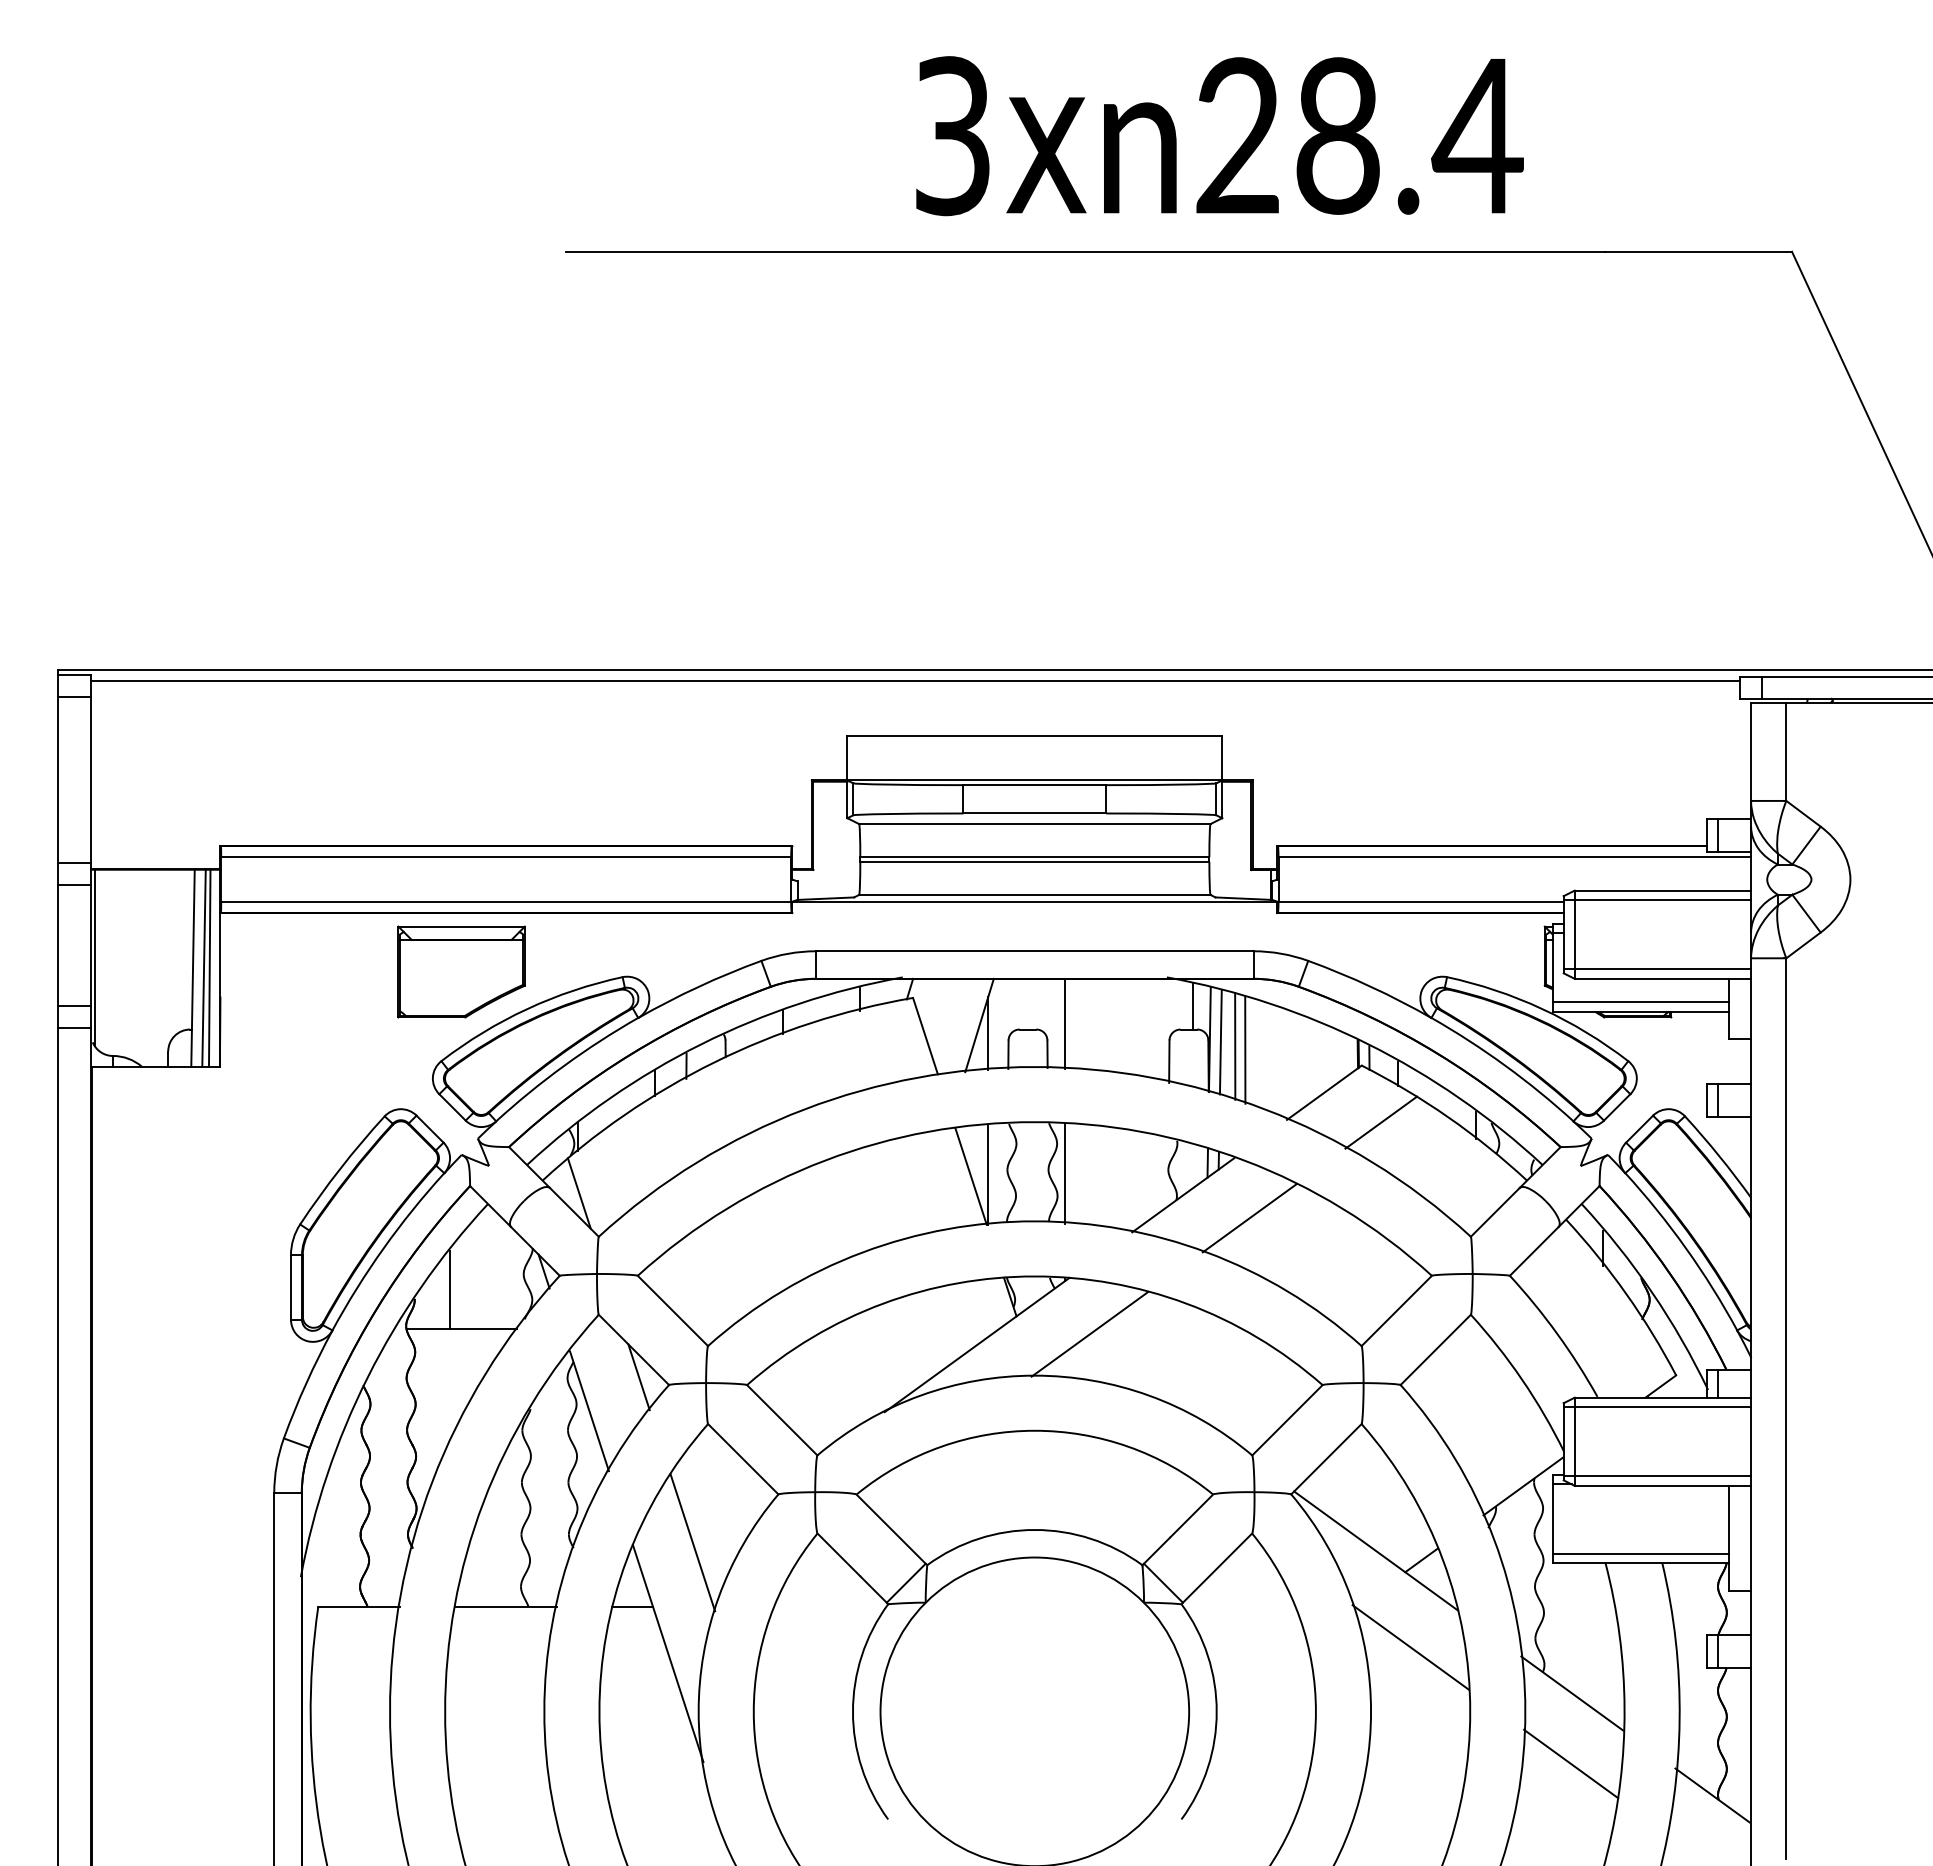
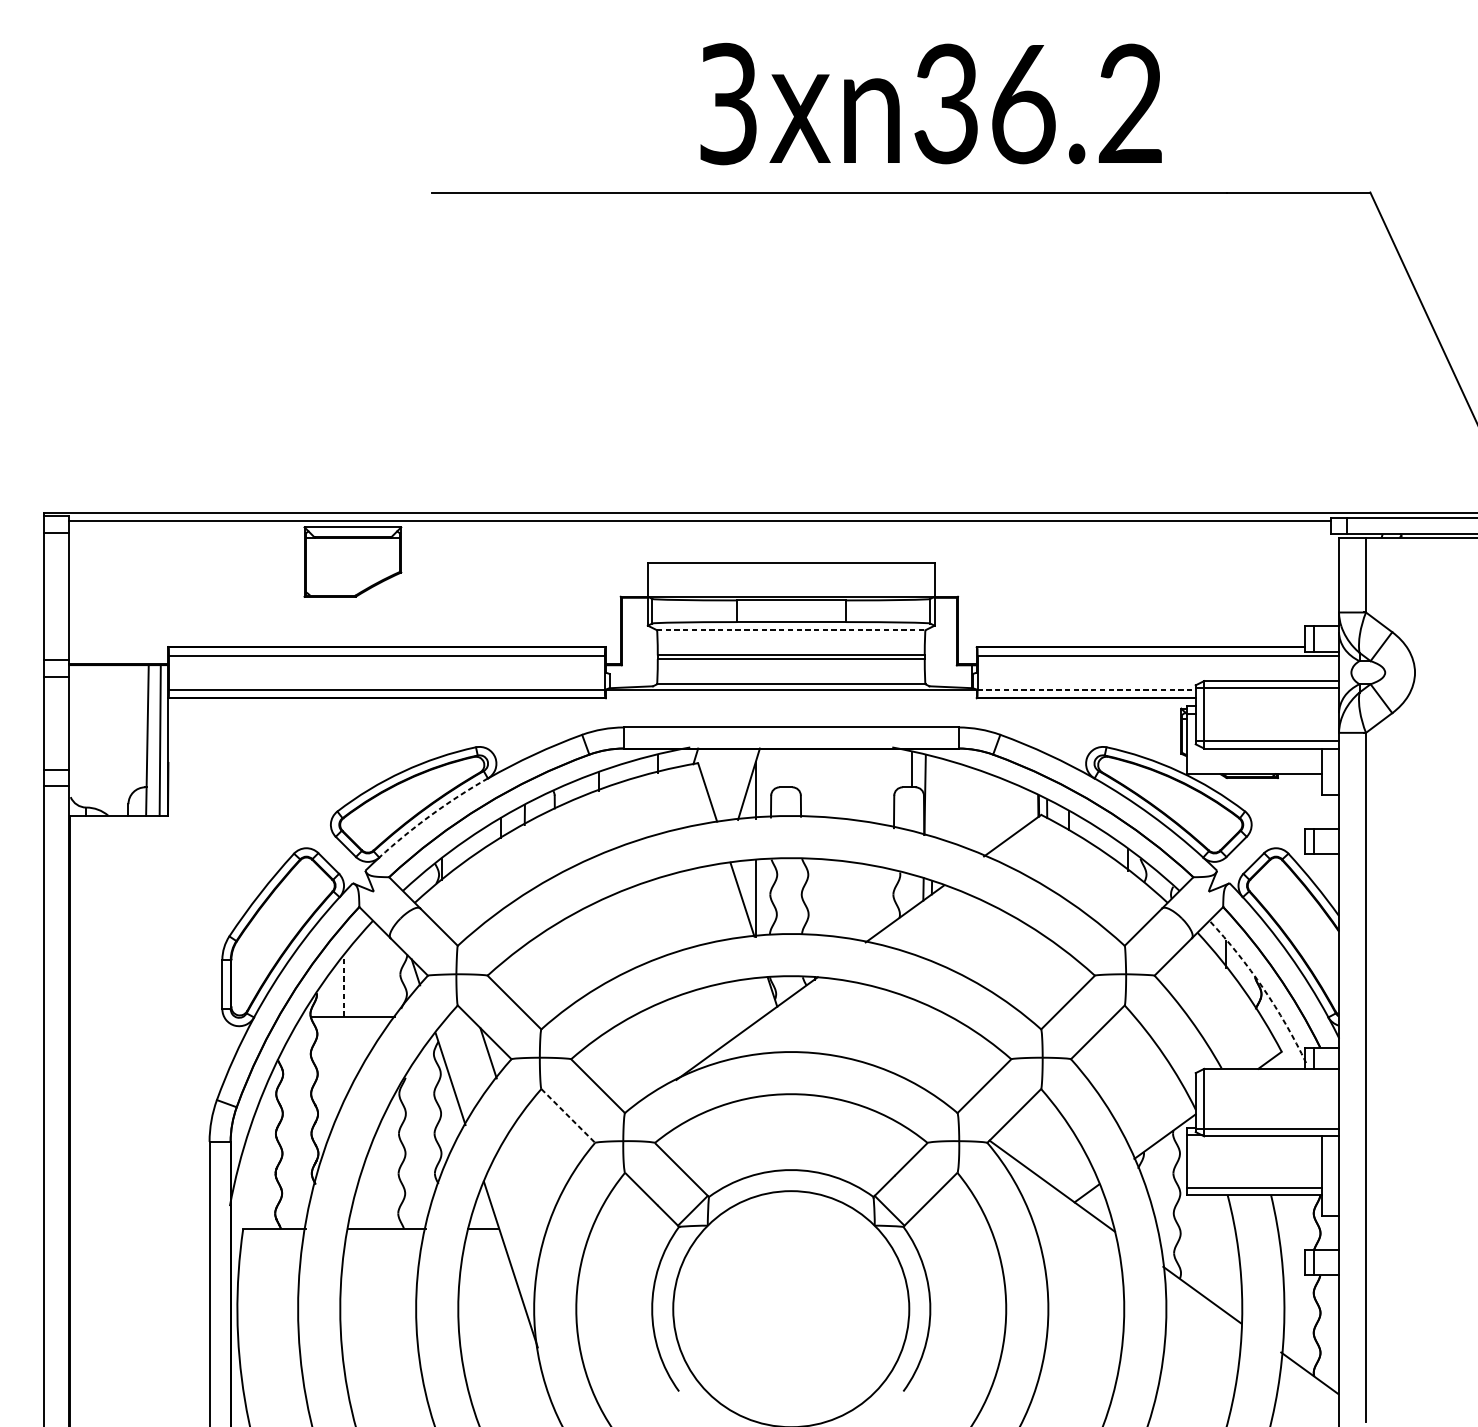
text: (1359, 135) -> (1039, 103), 28.4 -> 36.2
line: (1034, 824) -> (791, 630), solid -> dashed
line: (1421, 901) -> (1086, 689), solid -> dashed
line: (95, 957) -> (72, 732), removed
line: (203, 968) -> (155, 740), removed
part: (461, 971) -> (352, 561), moved
line: (1640, 1002) -> (1254, 766), removed
line: (1065, 1023) -> (814, 782), removed
line: (1220, 1042) -> (933, 797), removed
line: (1235, 1046) -> (944, 800), removed
line: (1245, 1049) -> (952, 802), removed
arc: (564, 1065) -> (431, 814), solid -> dashed
line: (1381, 1122) -> (1056, 858), removed
line: (1065, 1173) -> (814, 897), removed
line: (578, 1193) -> (442, 912), removed
line: (1249, 1218) -> (955, 931), removed
line: (450, 1289) -> (344, 986), solid -> dashed
arc: (1651, 1292) -> (1262, 988), solid -> dashed
line: (1089, 1334) -> (833, 1020), removed
line: (1657, 1407) -> (1267, 1076), removed
line: (743, 1459) -> (568, 1116), solid -> dashed
line: (692, 1542) -> (529, 1179), removed
line: (1410, 1647) -> (1078, 1259), removed
line: (1571, 1763) -> (1201, 1348), removed

